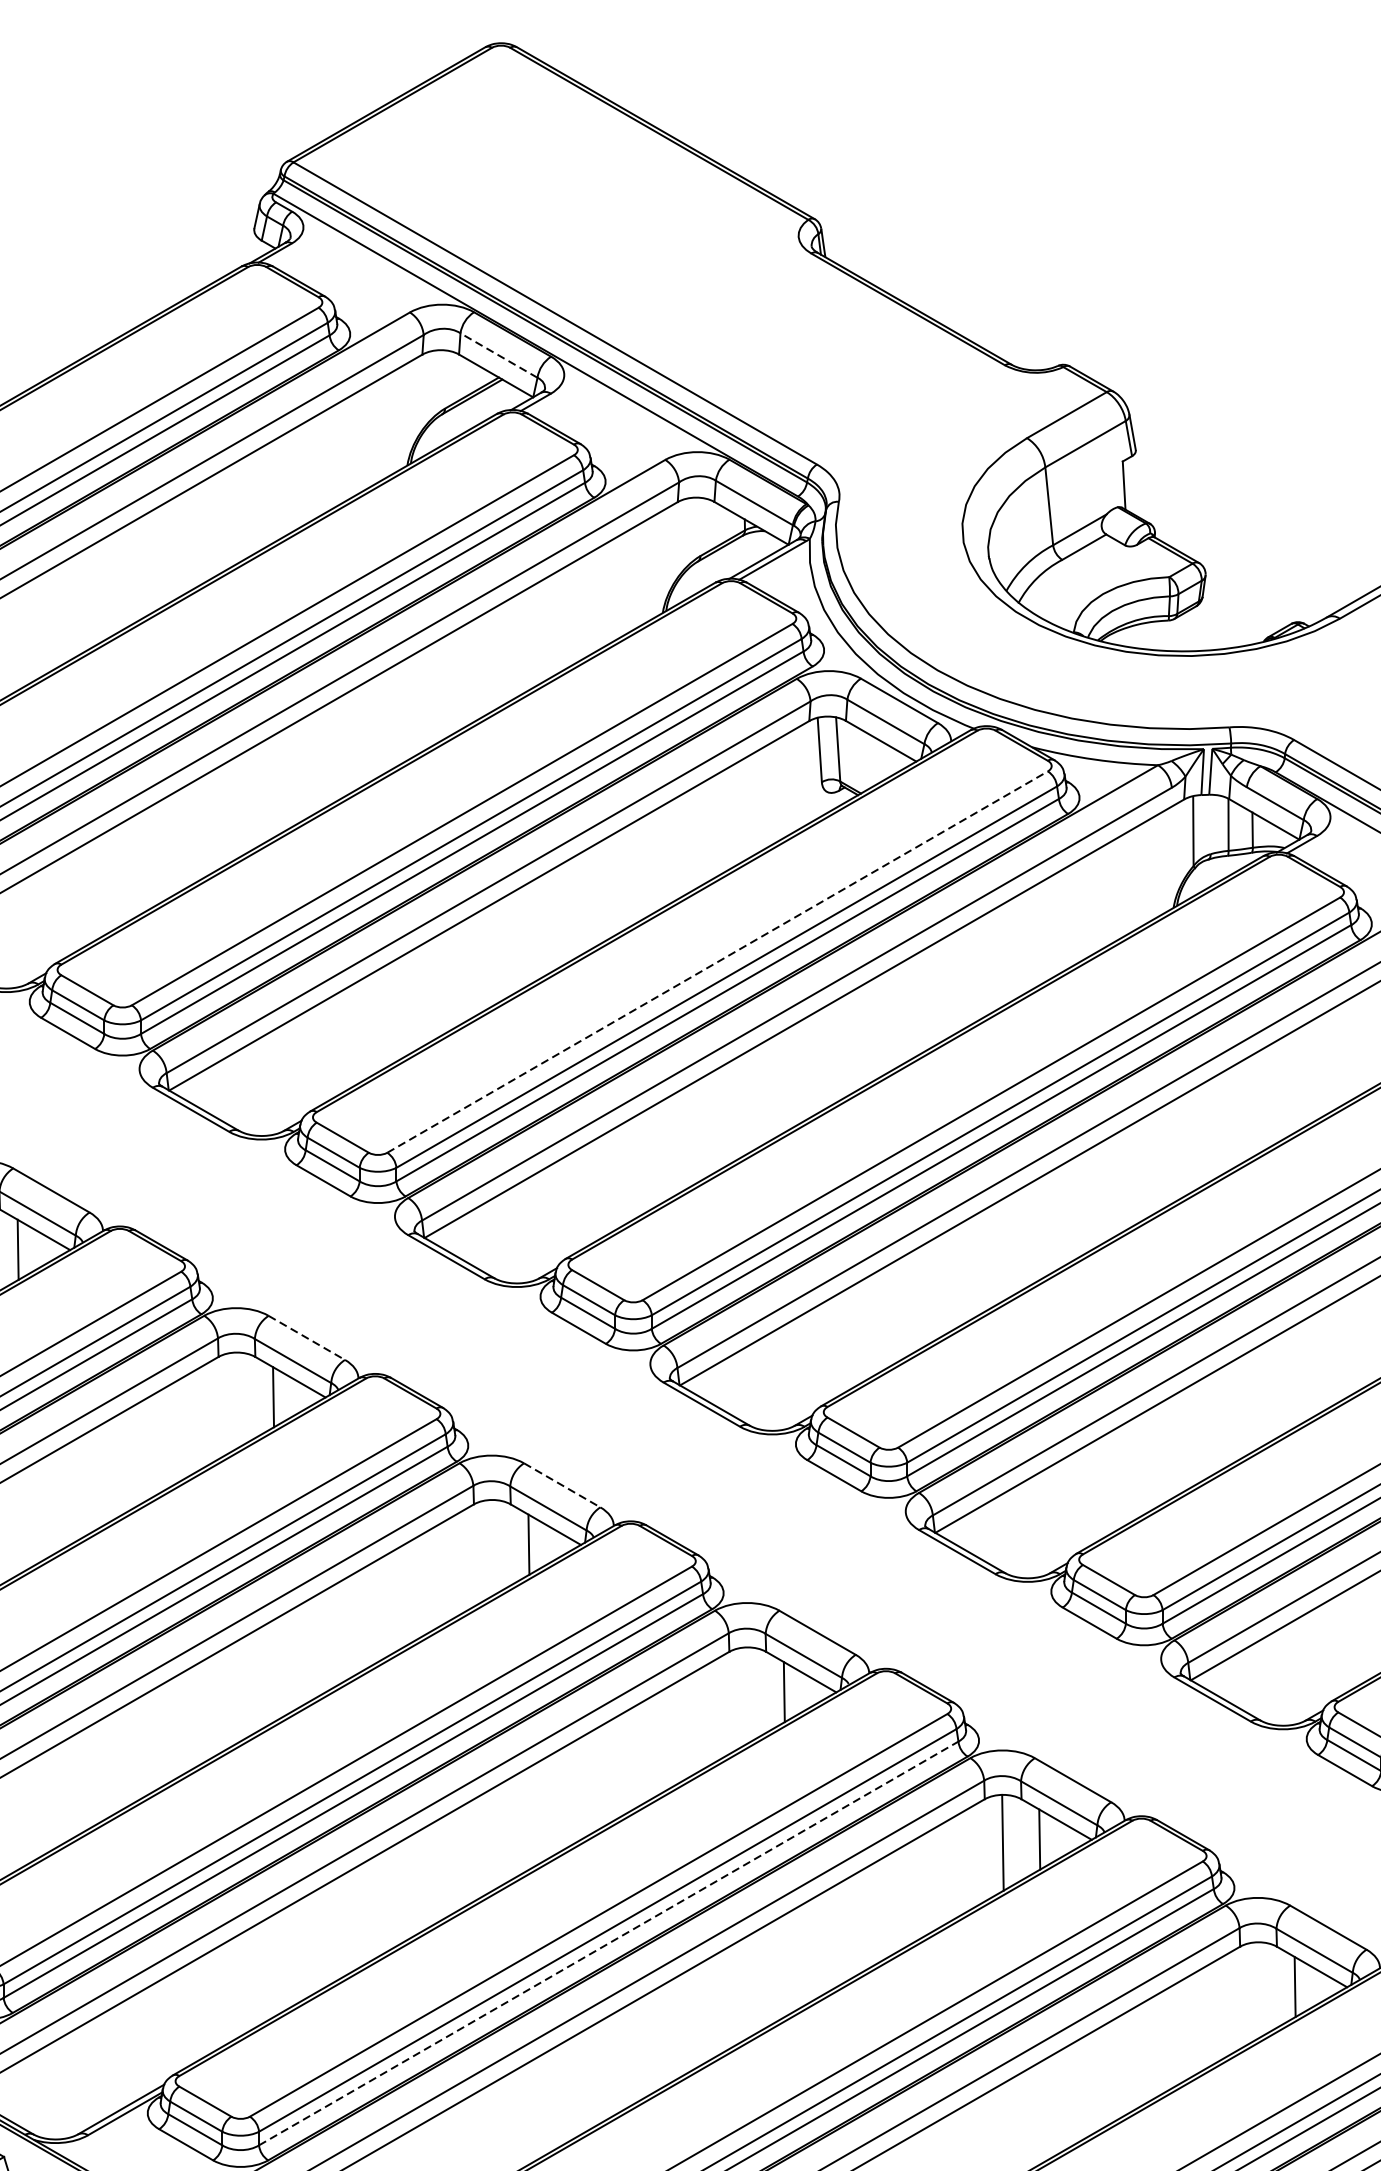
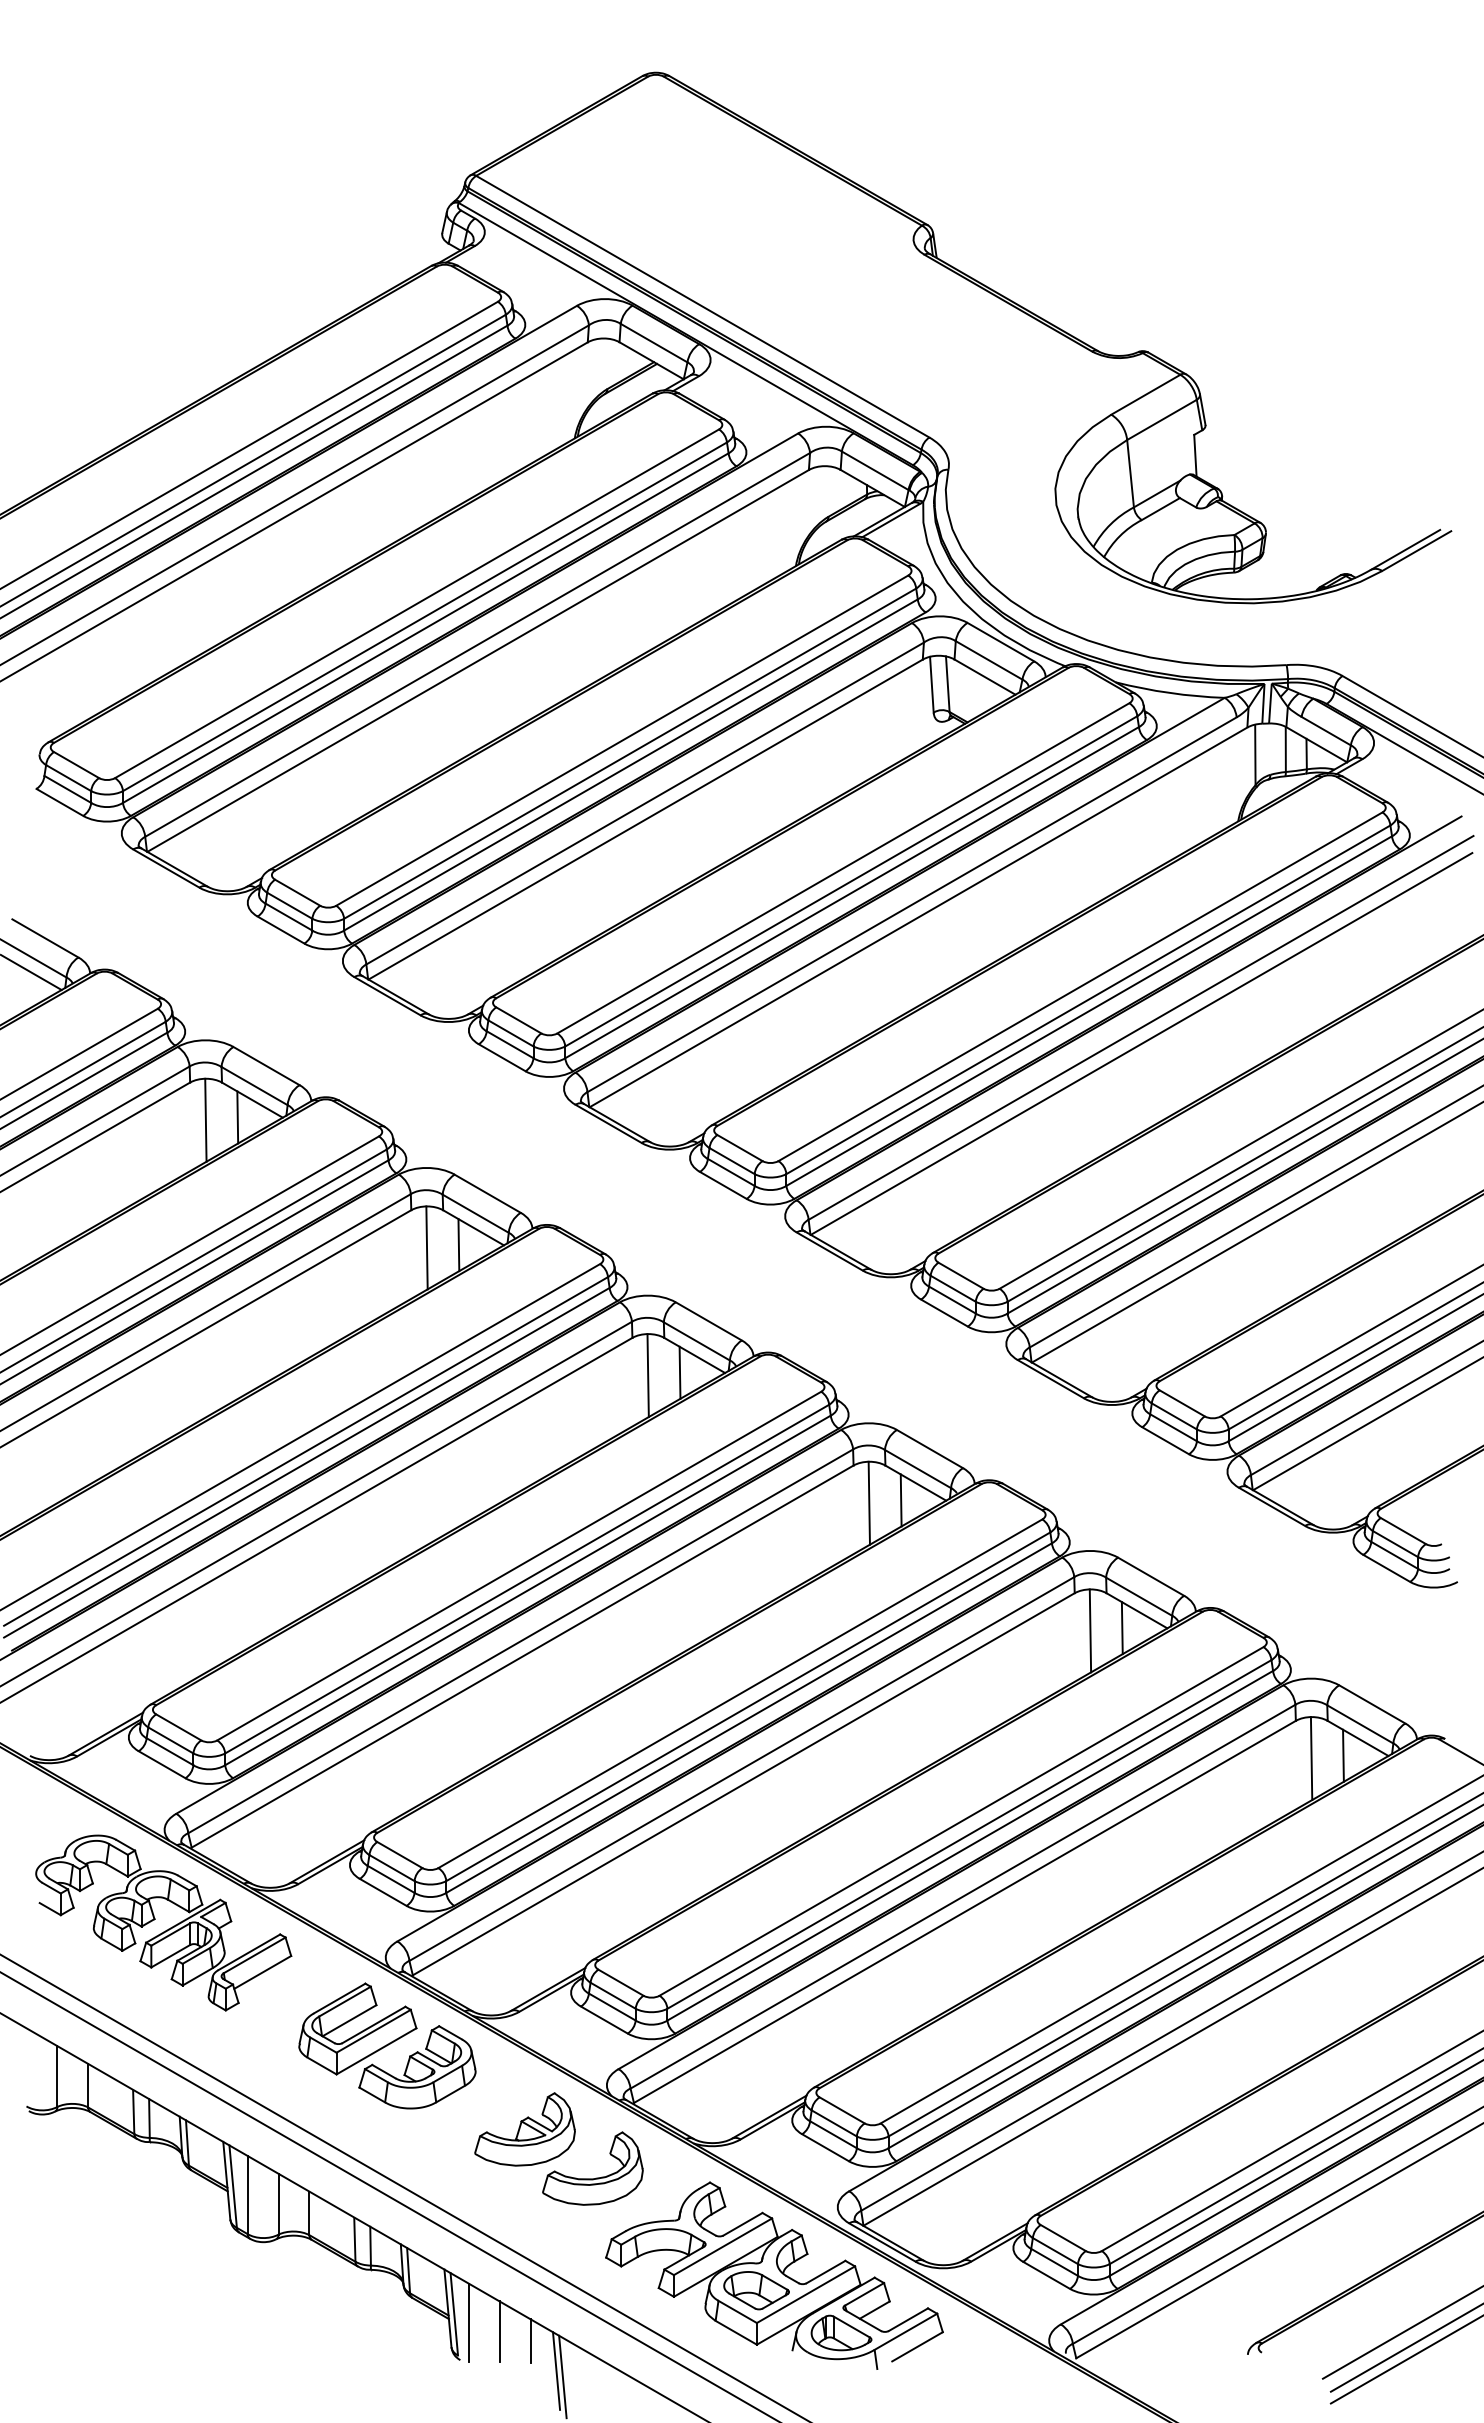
line: (499, 355) -> (654, 343), dashed -> solid
line: (717, 962) -> (843, 868), dashed -> solid
line: (307, 1338) -> (488, 1194), dashed -> solid
line: (236, 1399) -> (426, 1247), added
line: (562, 1485) -> (709, 1321), dashed -> solid
line: (491, 1547) -> (647, 1375), added
line: (746, 1694) -> (868, 1502), added
line: (609, 1943) -> (749, 1718), dashed -> solid
line: (1258, 1990) -> (1311, 1758), added

